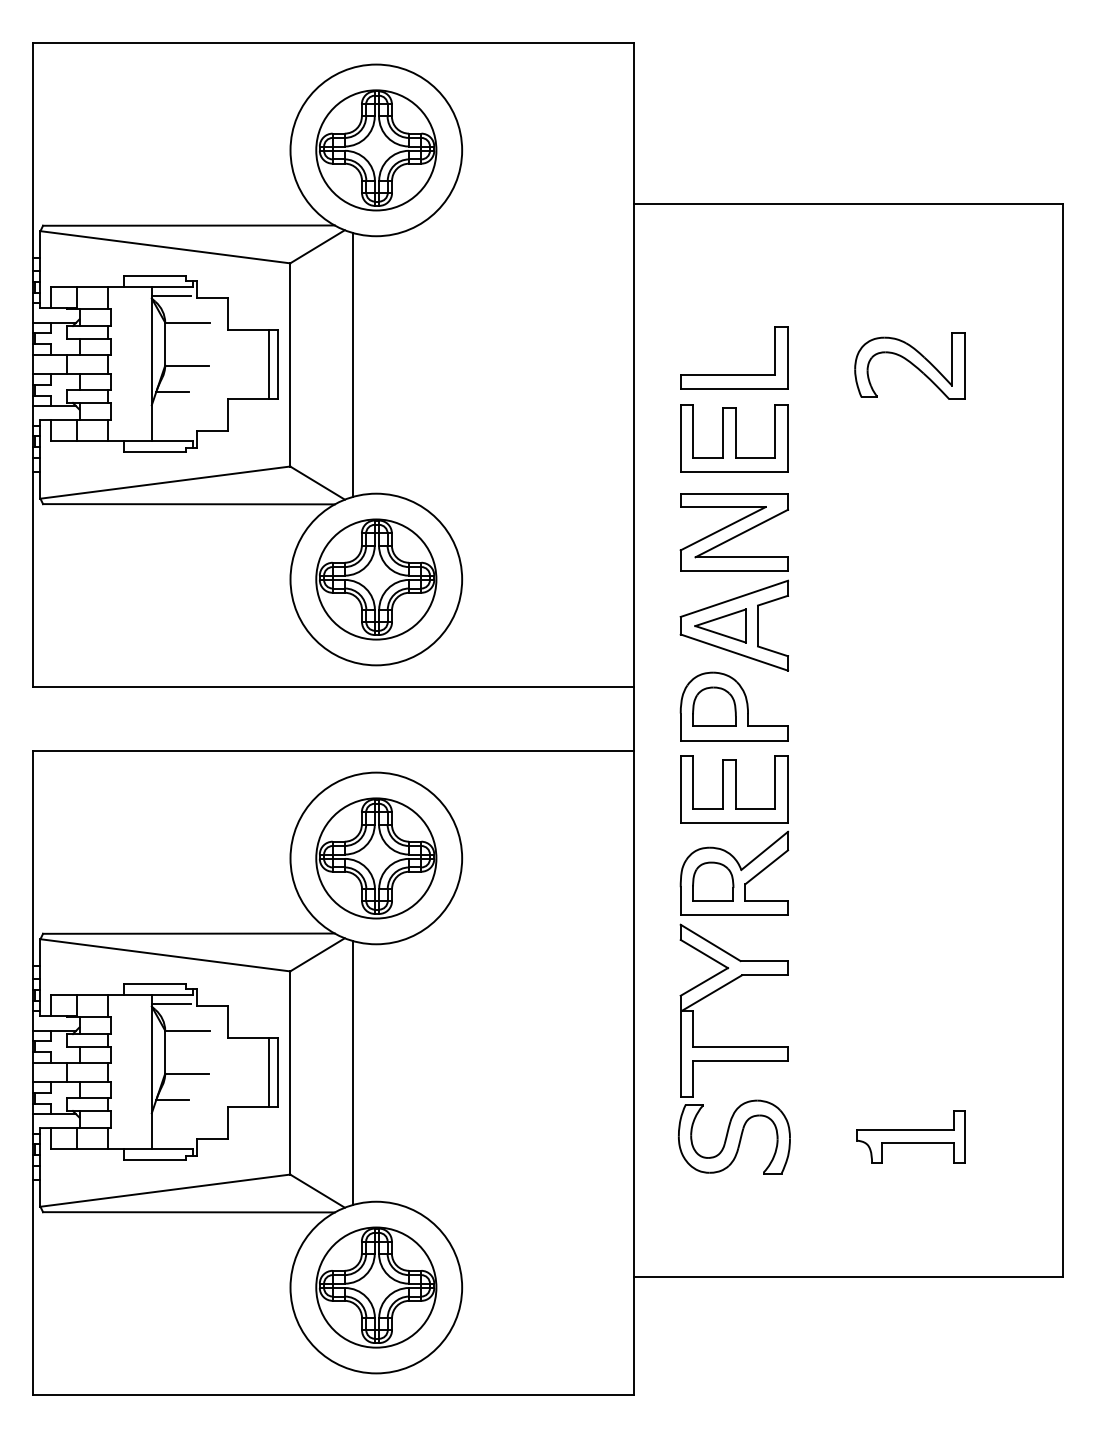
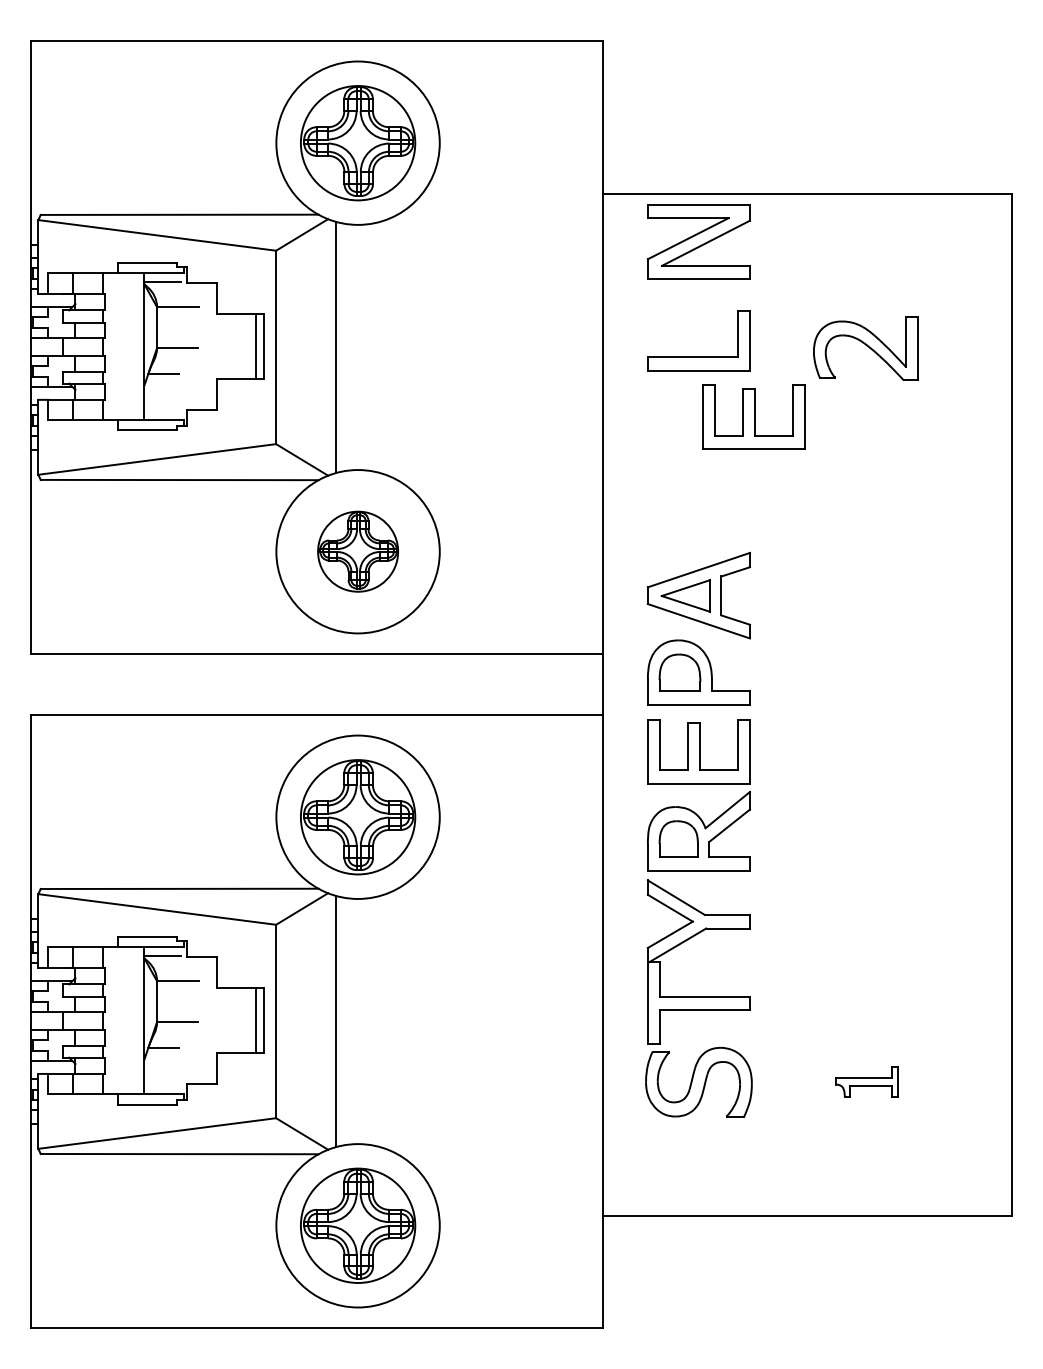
part: (734, 438) -> (754, 417), moved
part: (733, 532) -> (698, 242), moved
part: (376, 579) -> (358, 551), size x0.7
part: (910, 1136) -> (866, 1081), size x0.6

